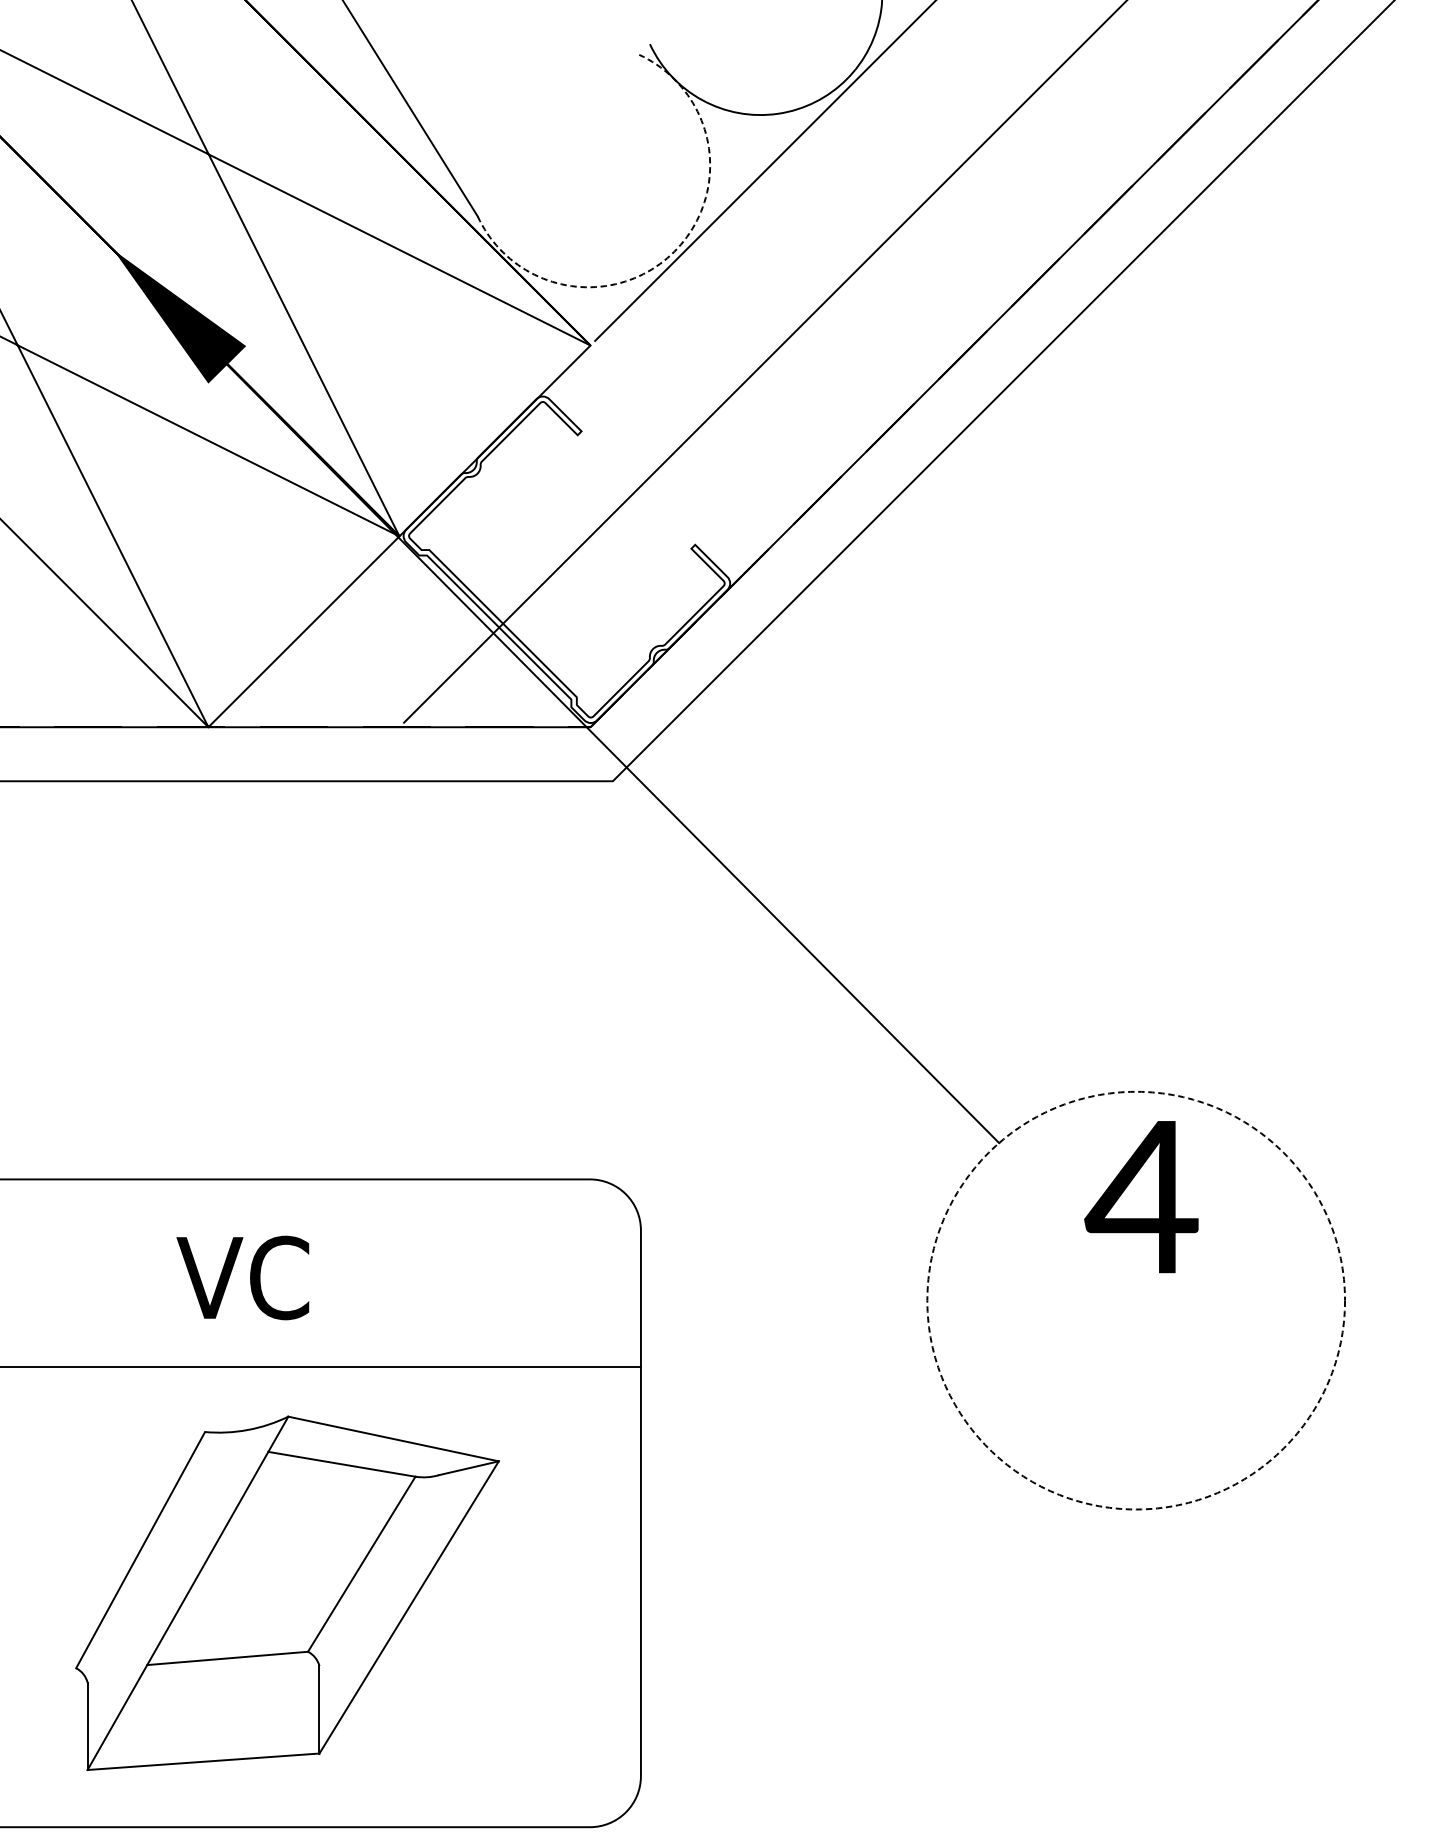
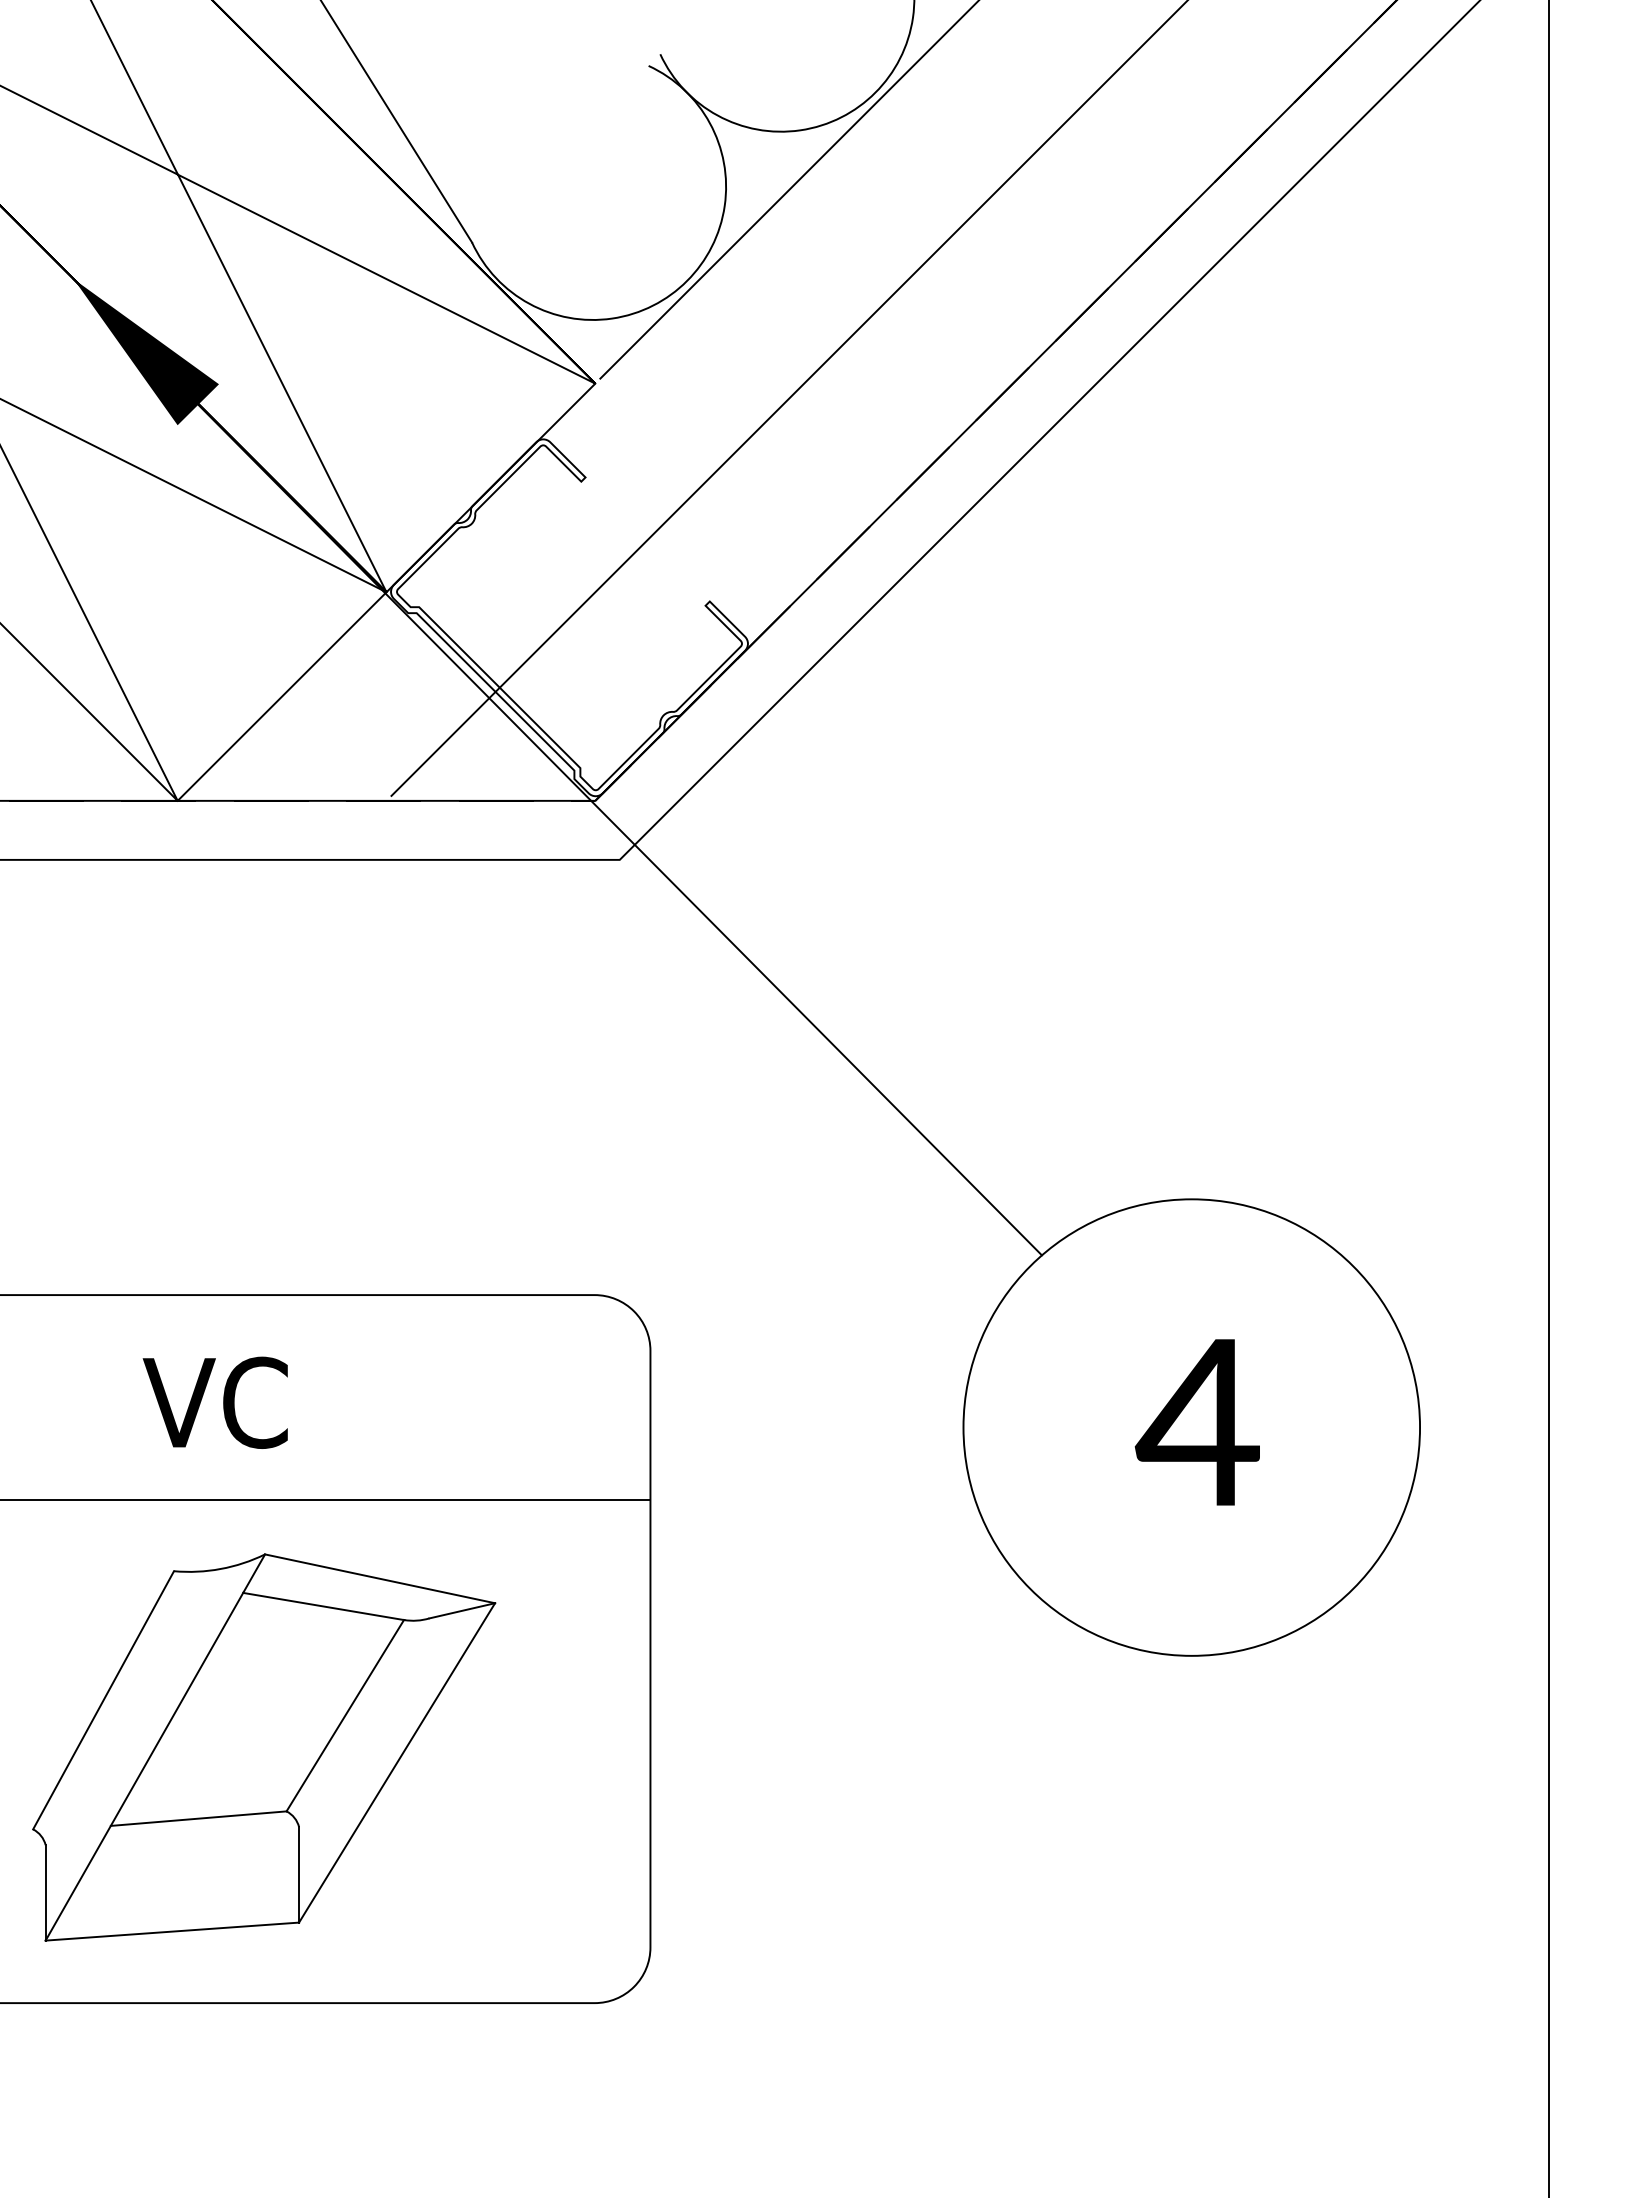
arc: (674, 251) -> (687, 280), dashed -> solid
text: (1140, 1197) -> (1196, 1422), moved
circle: (1135, 1300) -> (1191, 1427), dashed -> solid

